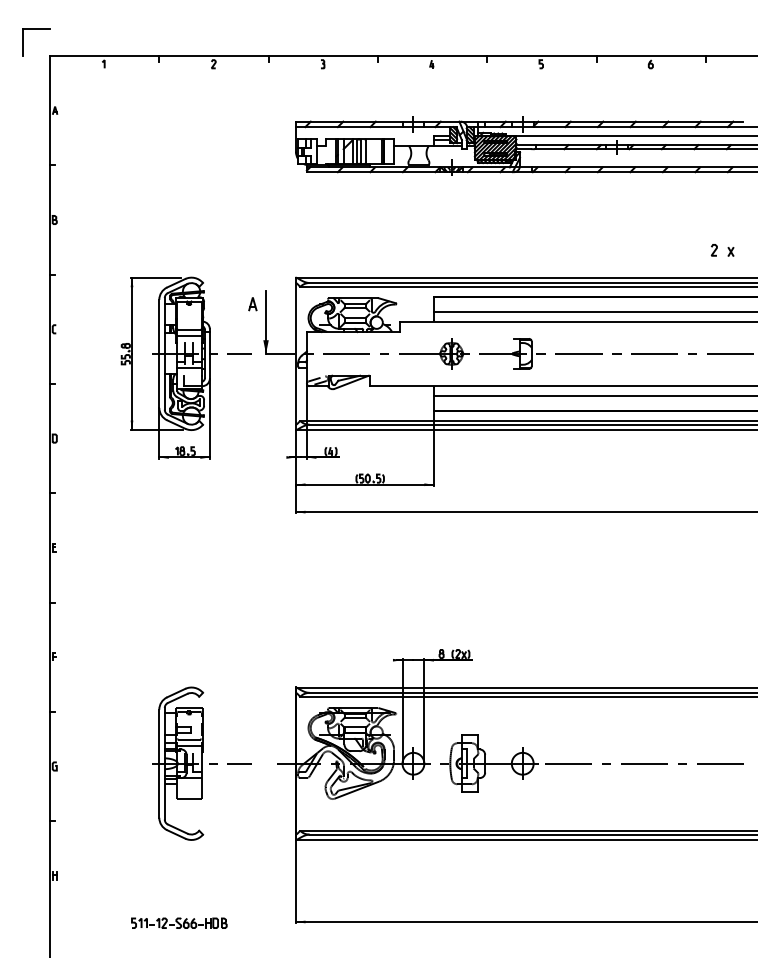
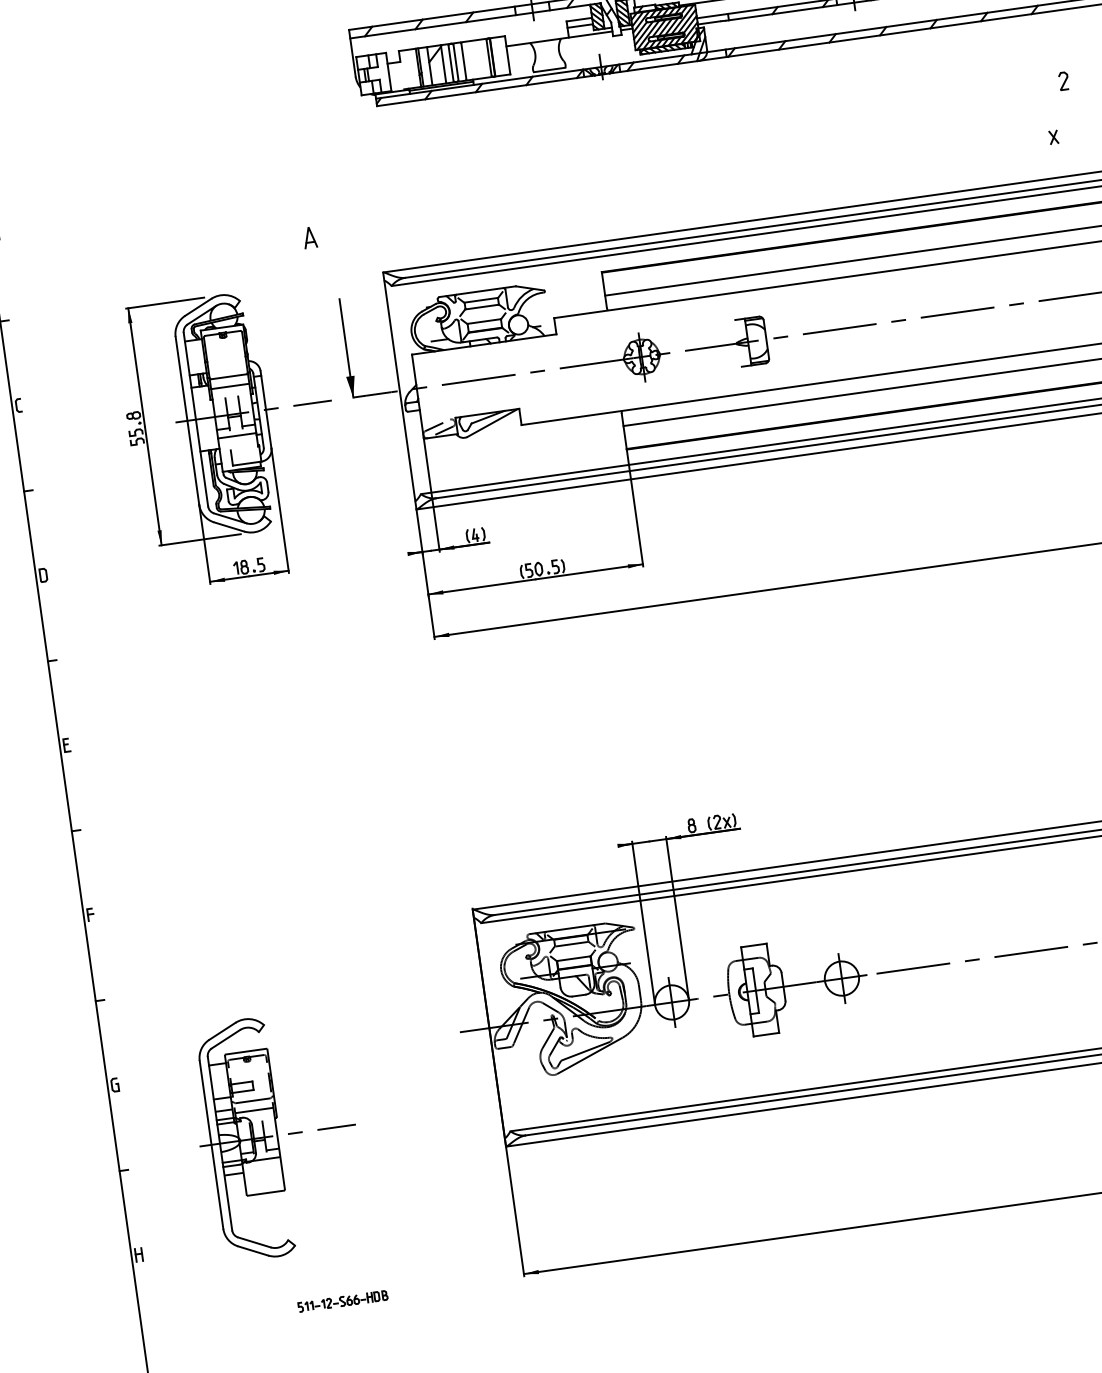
curve: (714, 250) -> (1064, 81), moved
part: (252, 304) -> (309, 238), moved
part: (201, 763) -> (277, 1135), moved
part: (179, 922) -> (343, 1300), size x0.6

